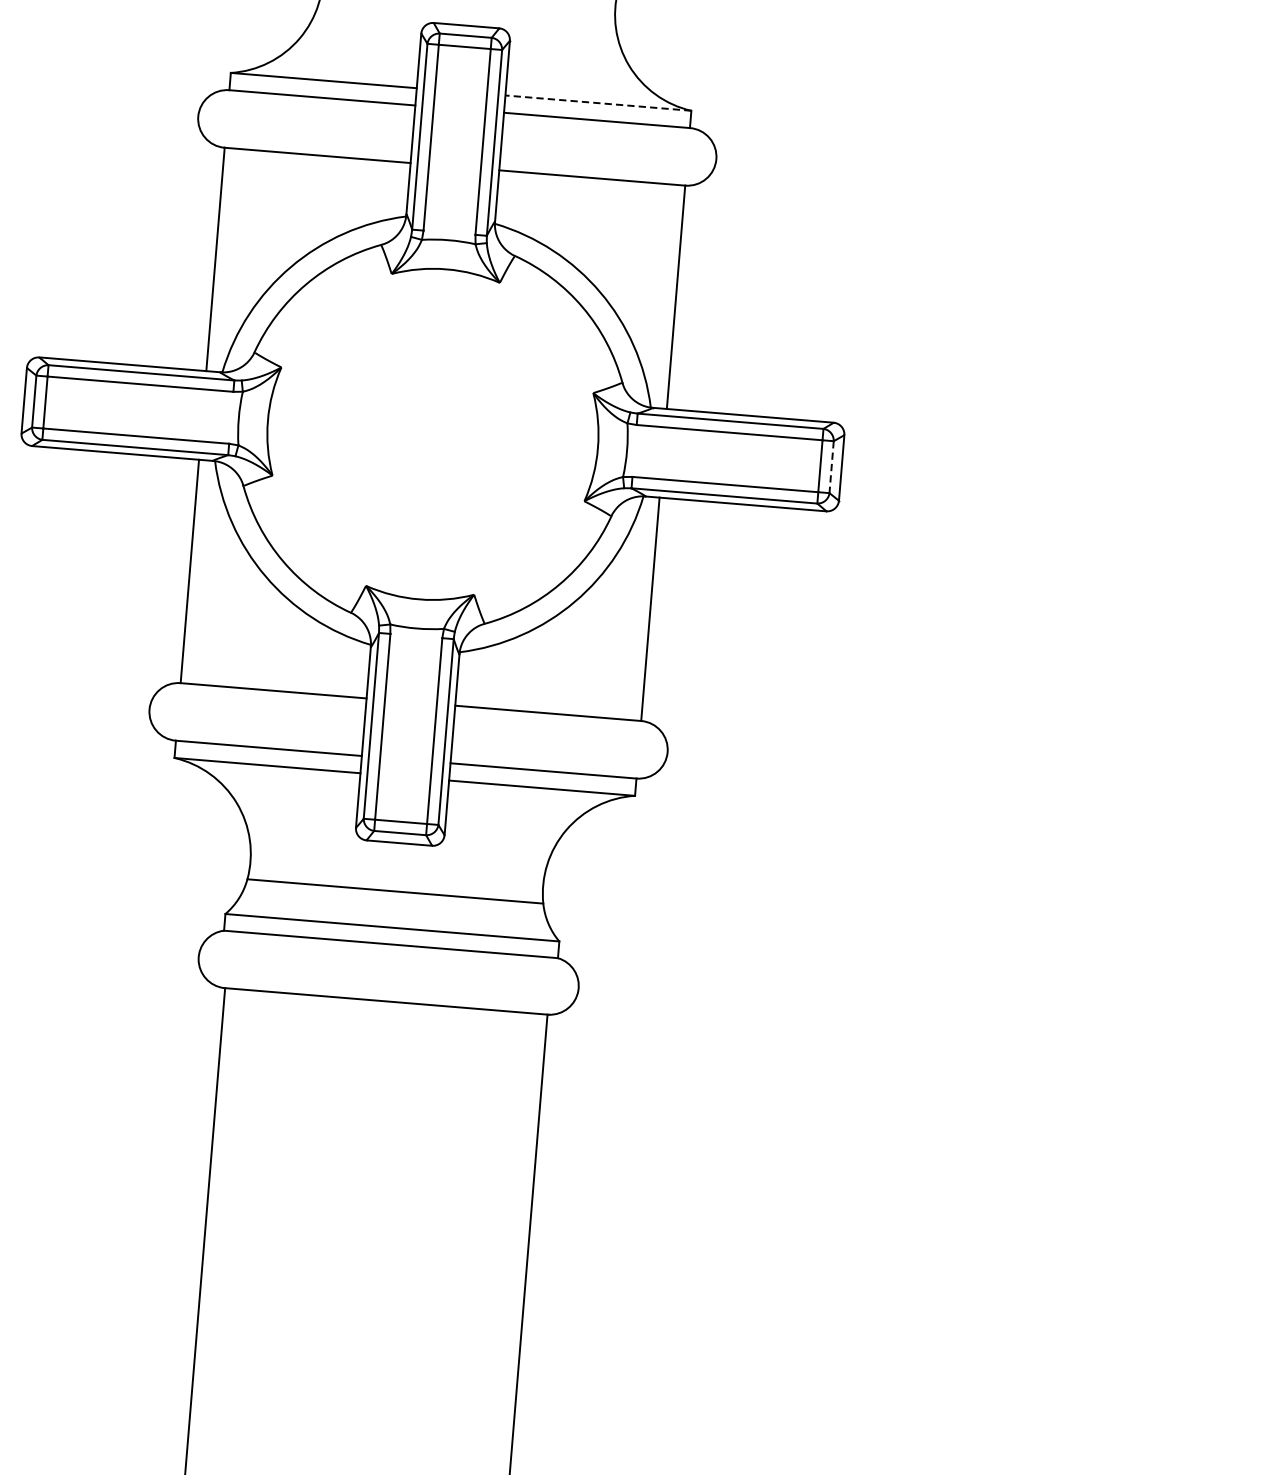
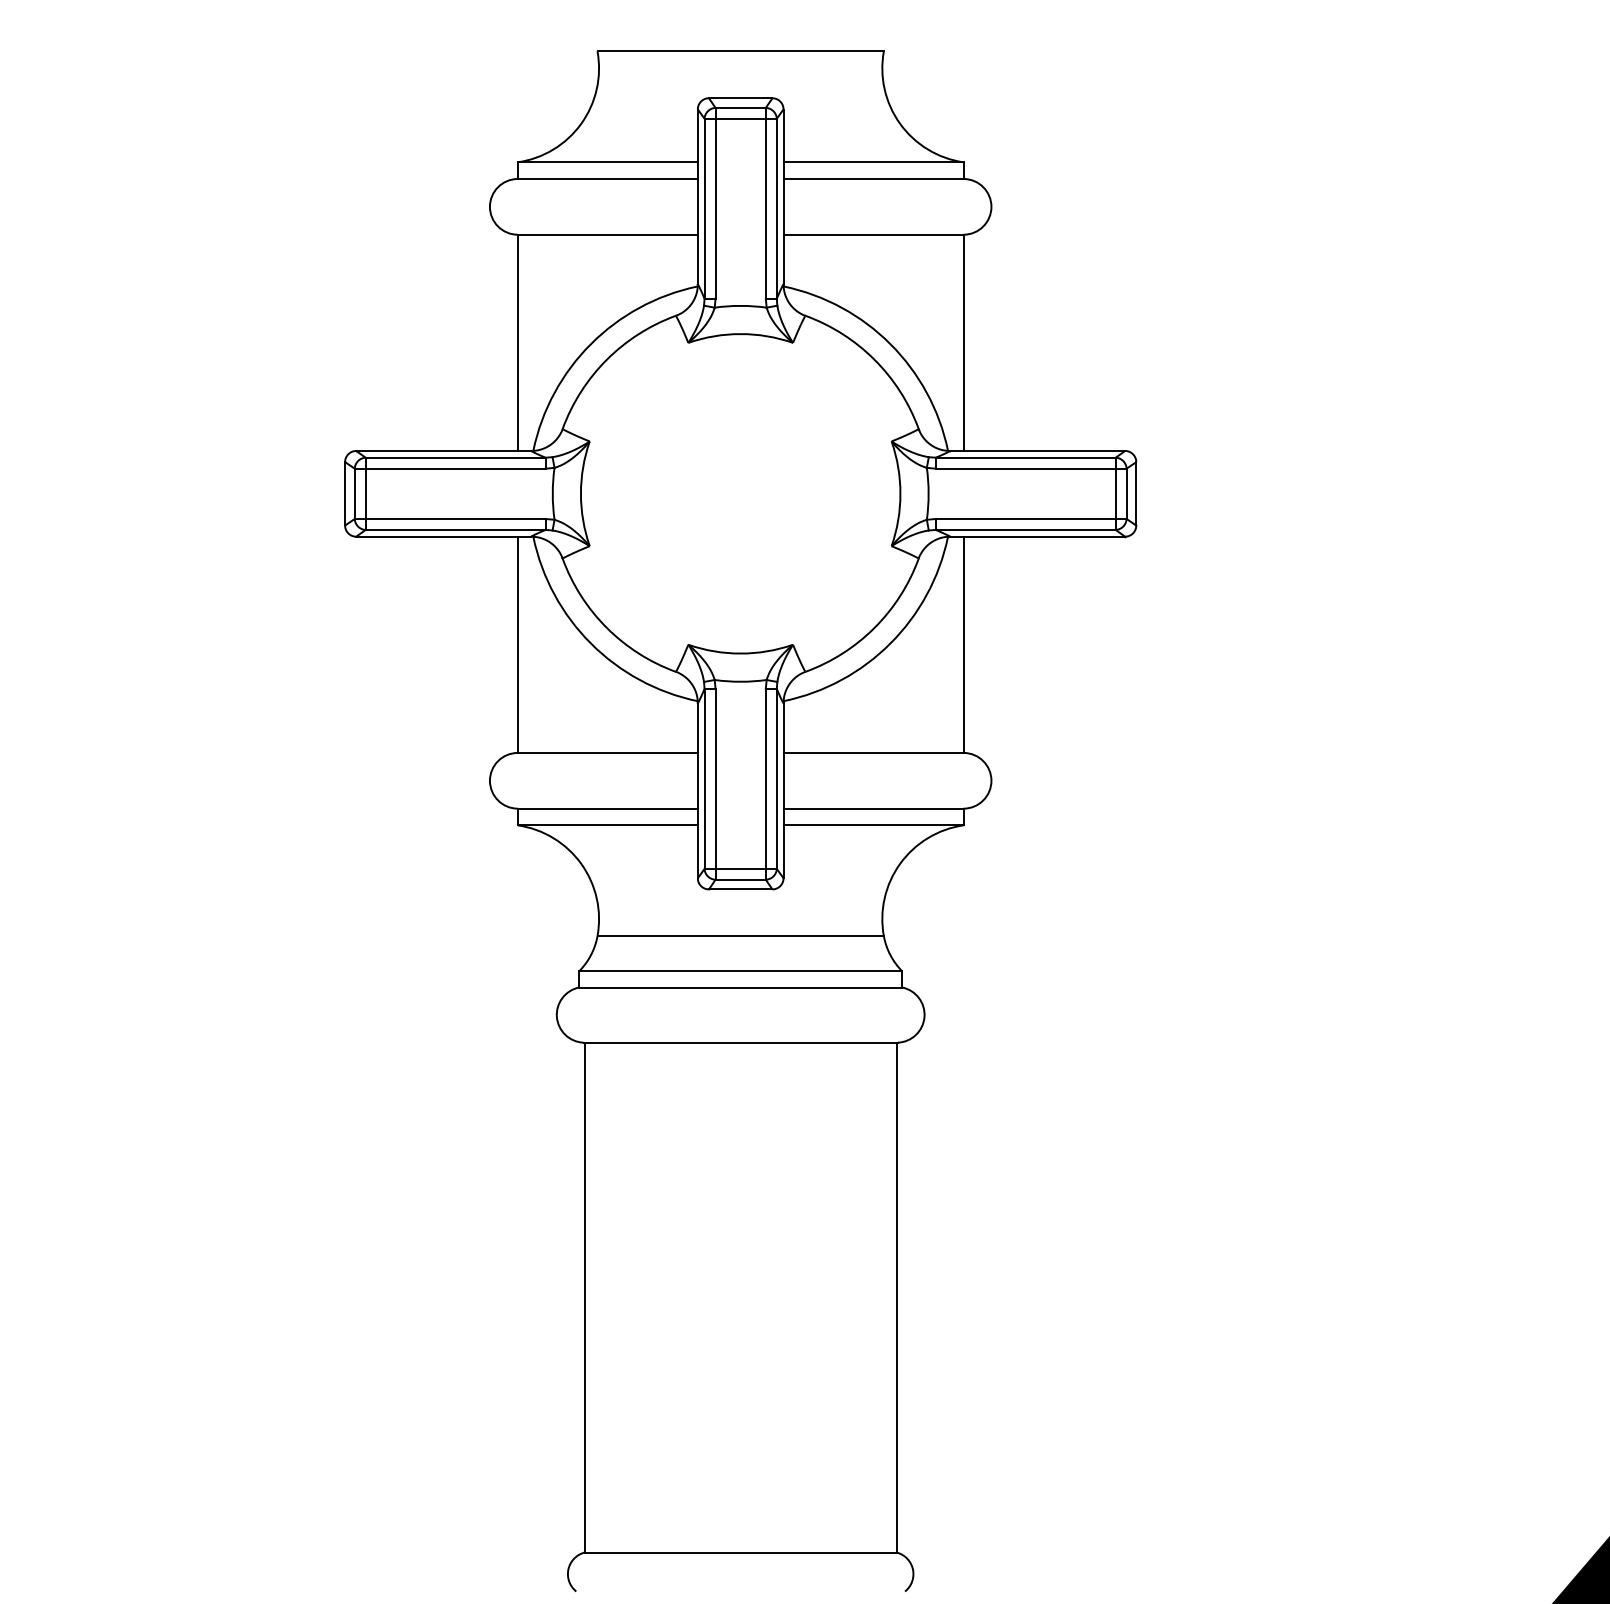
line: (598, 103) -> (873, 162), dashed -> solid
line: (831, 467) -> (1126, 494), dashed -> solid

